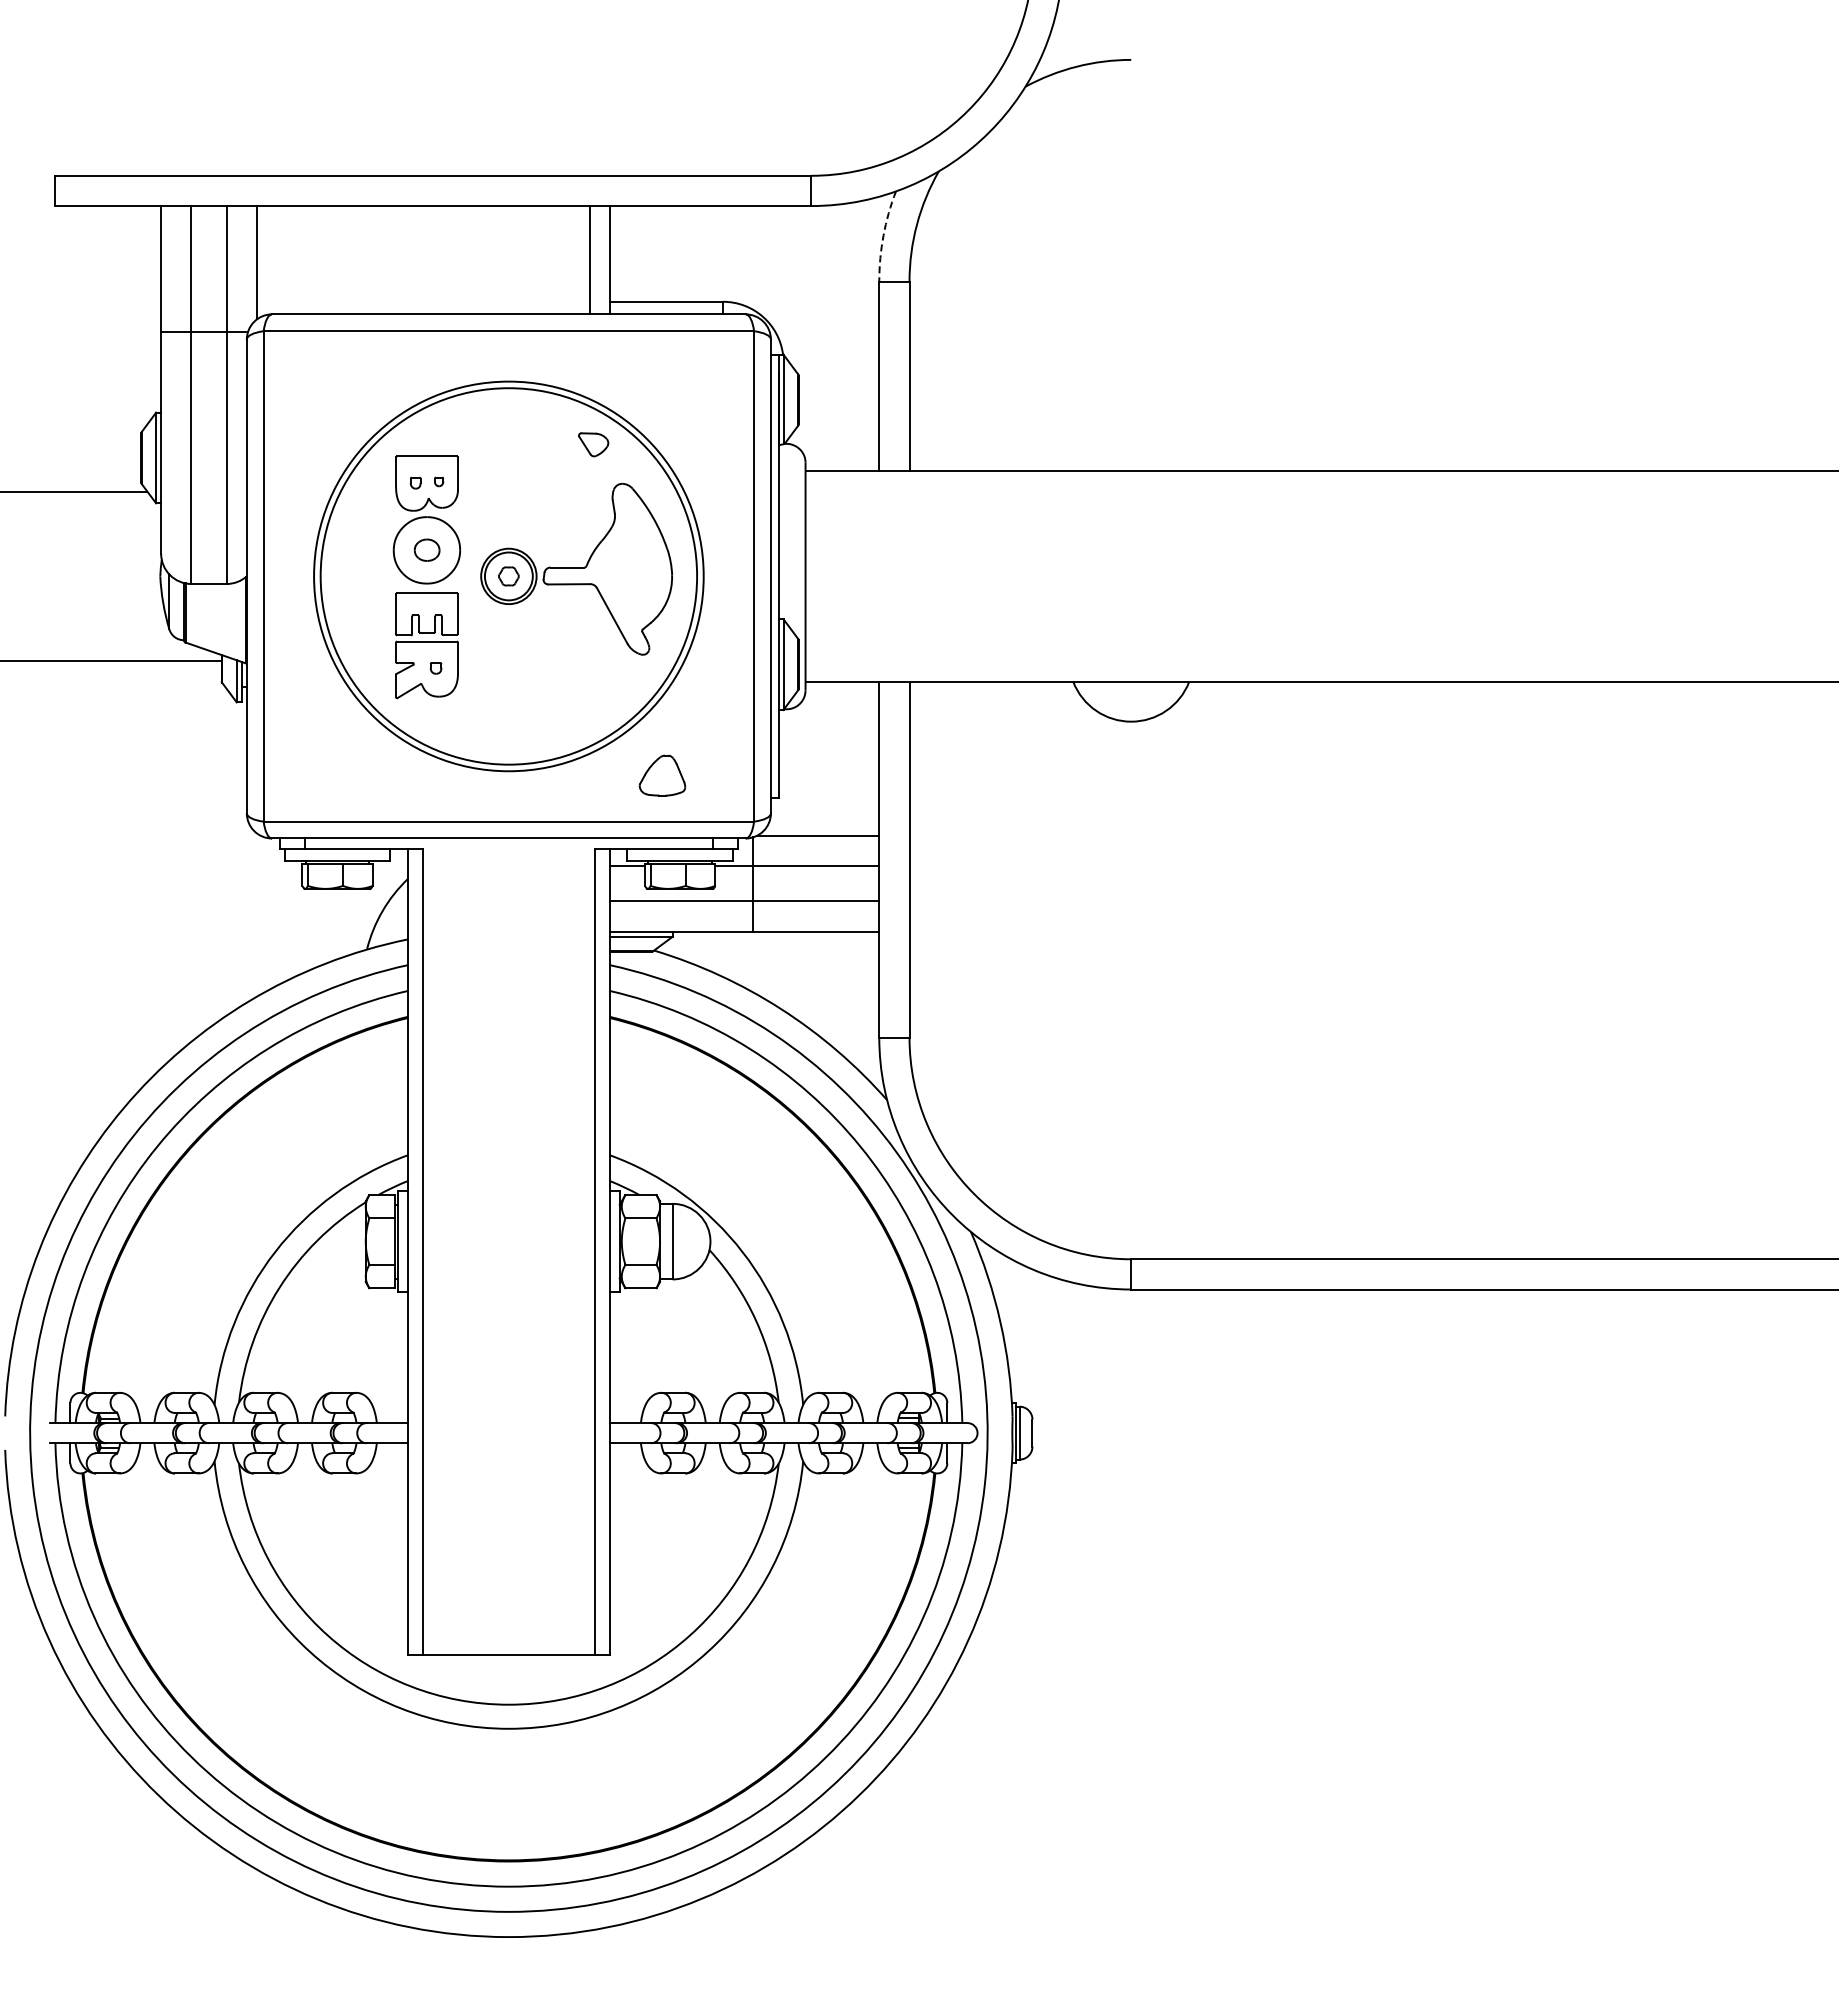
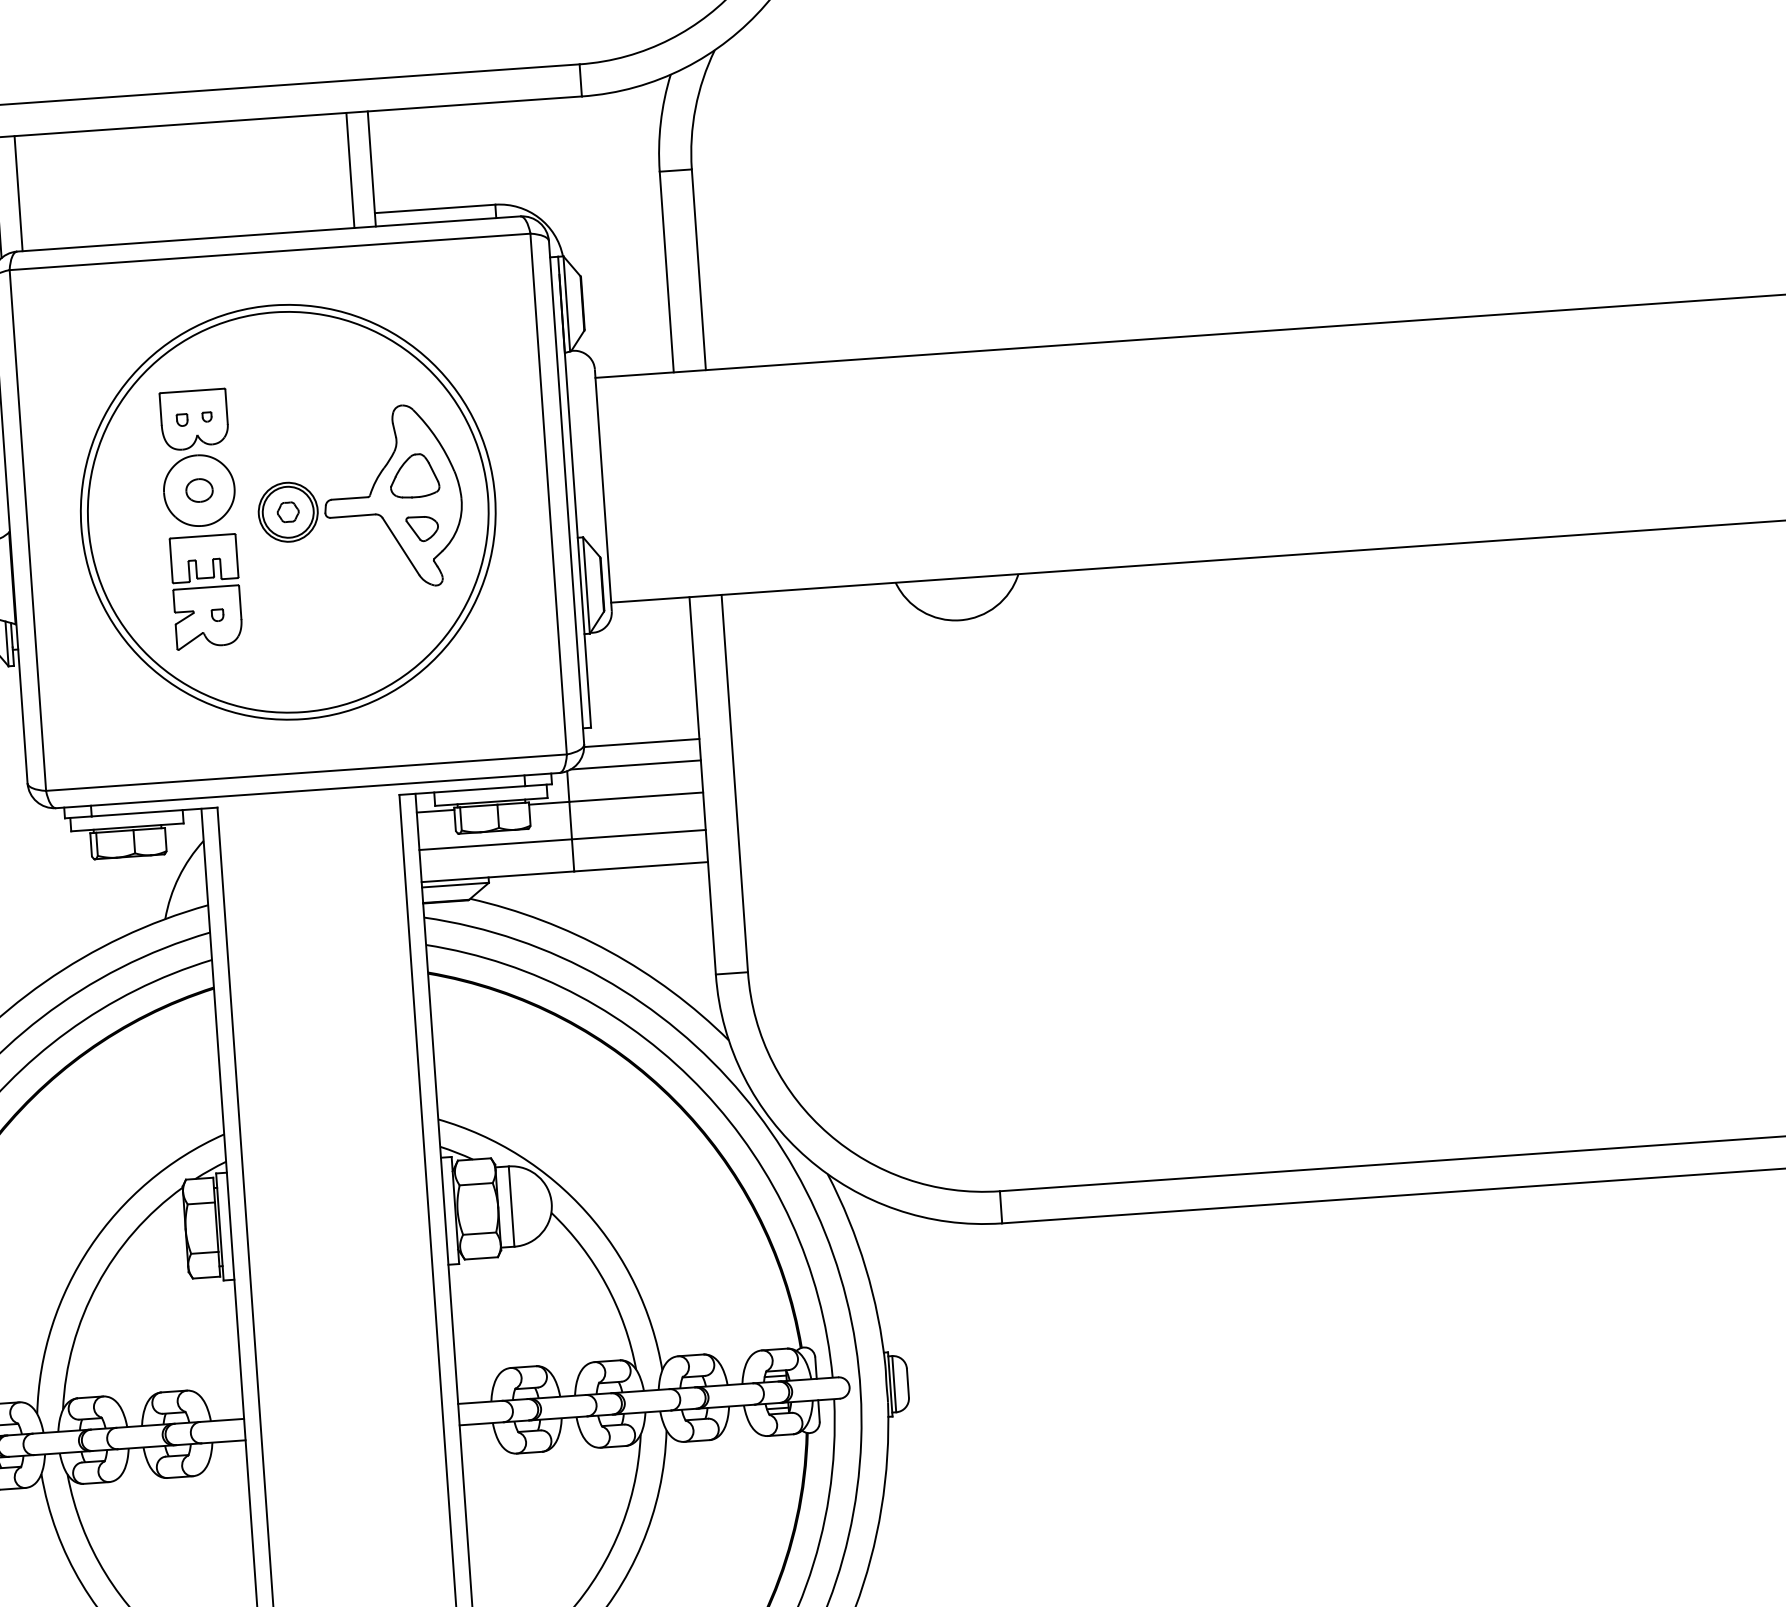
arc: (883, 235) -> (660, 122), dashed -> solid
line: (277, 260) -> (19, 193), added
part: (593, 444) -> (422, 528), moved
part: (662, 775) -> (414, 475), moved
line: (824, 815) -> (641, 742), added

